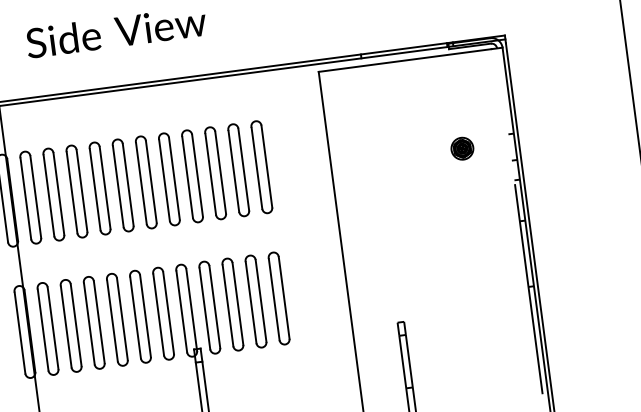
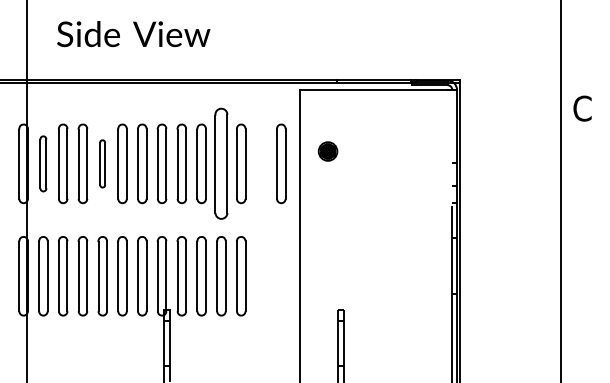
part: (461, 148) -> (327, 151), moved
part: (308, 160) -> (281, 163), added
part: (238, 169) -> (221, 163), size x1.4
part: (99, 188) -> (102, 163), size x0.6
part: (30, 197) -> (43, 163), size x0.7

